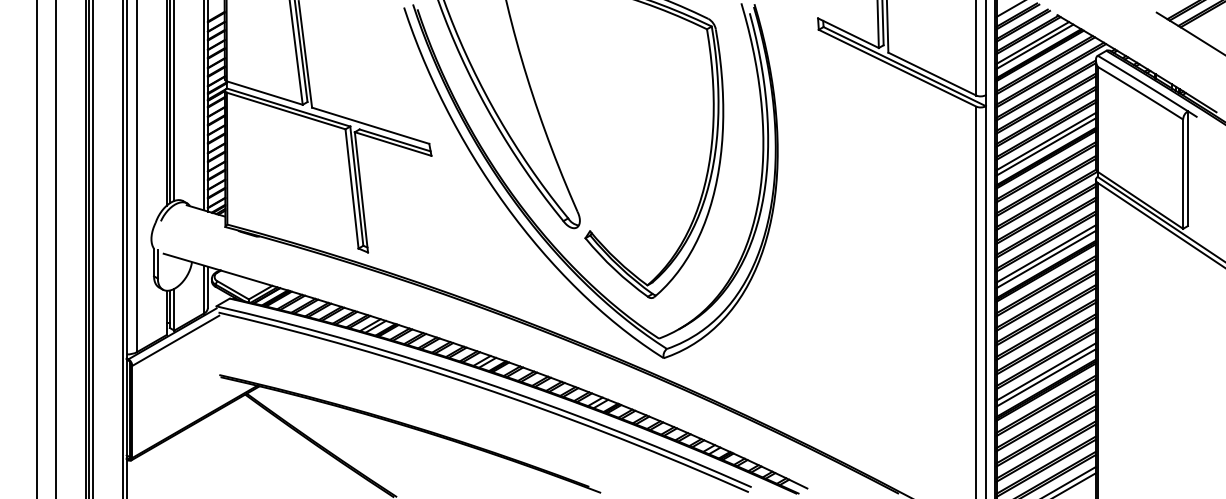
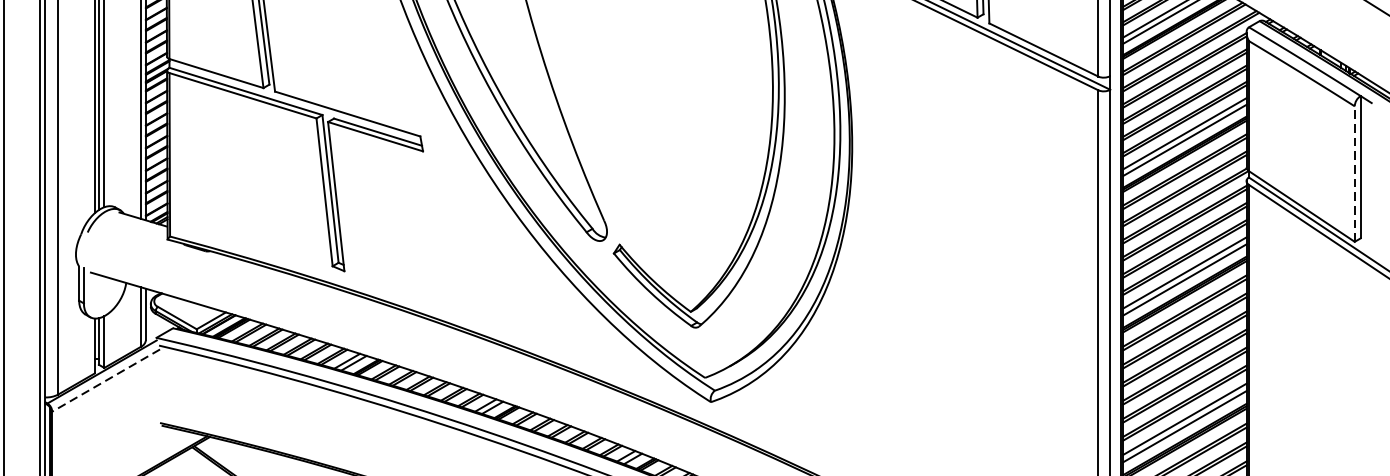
line: (1183, 174) -> (1355, 174), solid -> dashed
line: (175, 341) -> (105, 381), solid -> dashed

